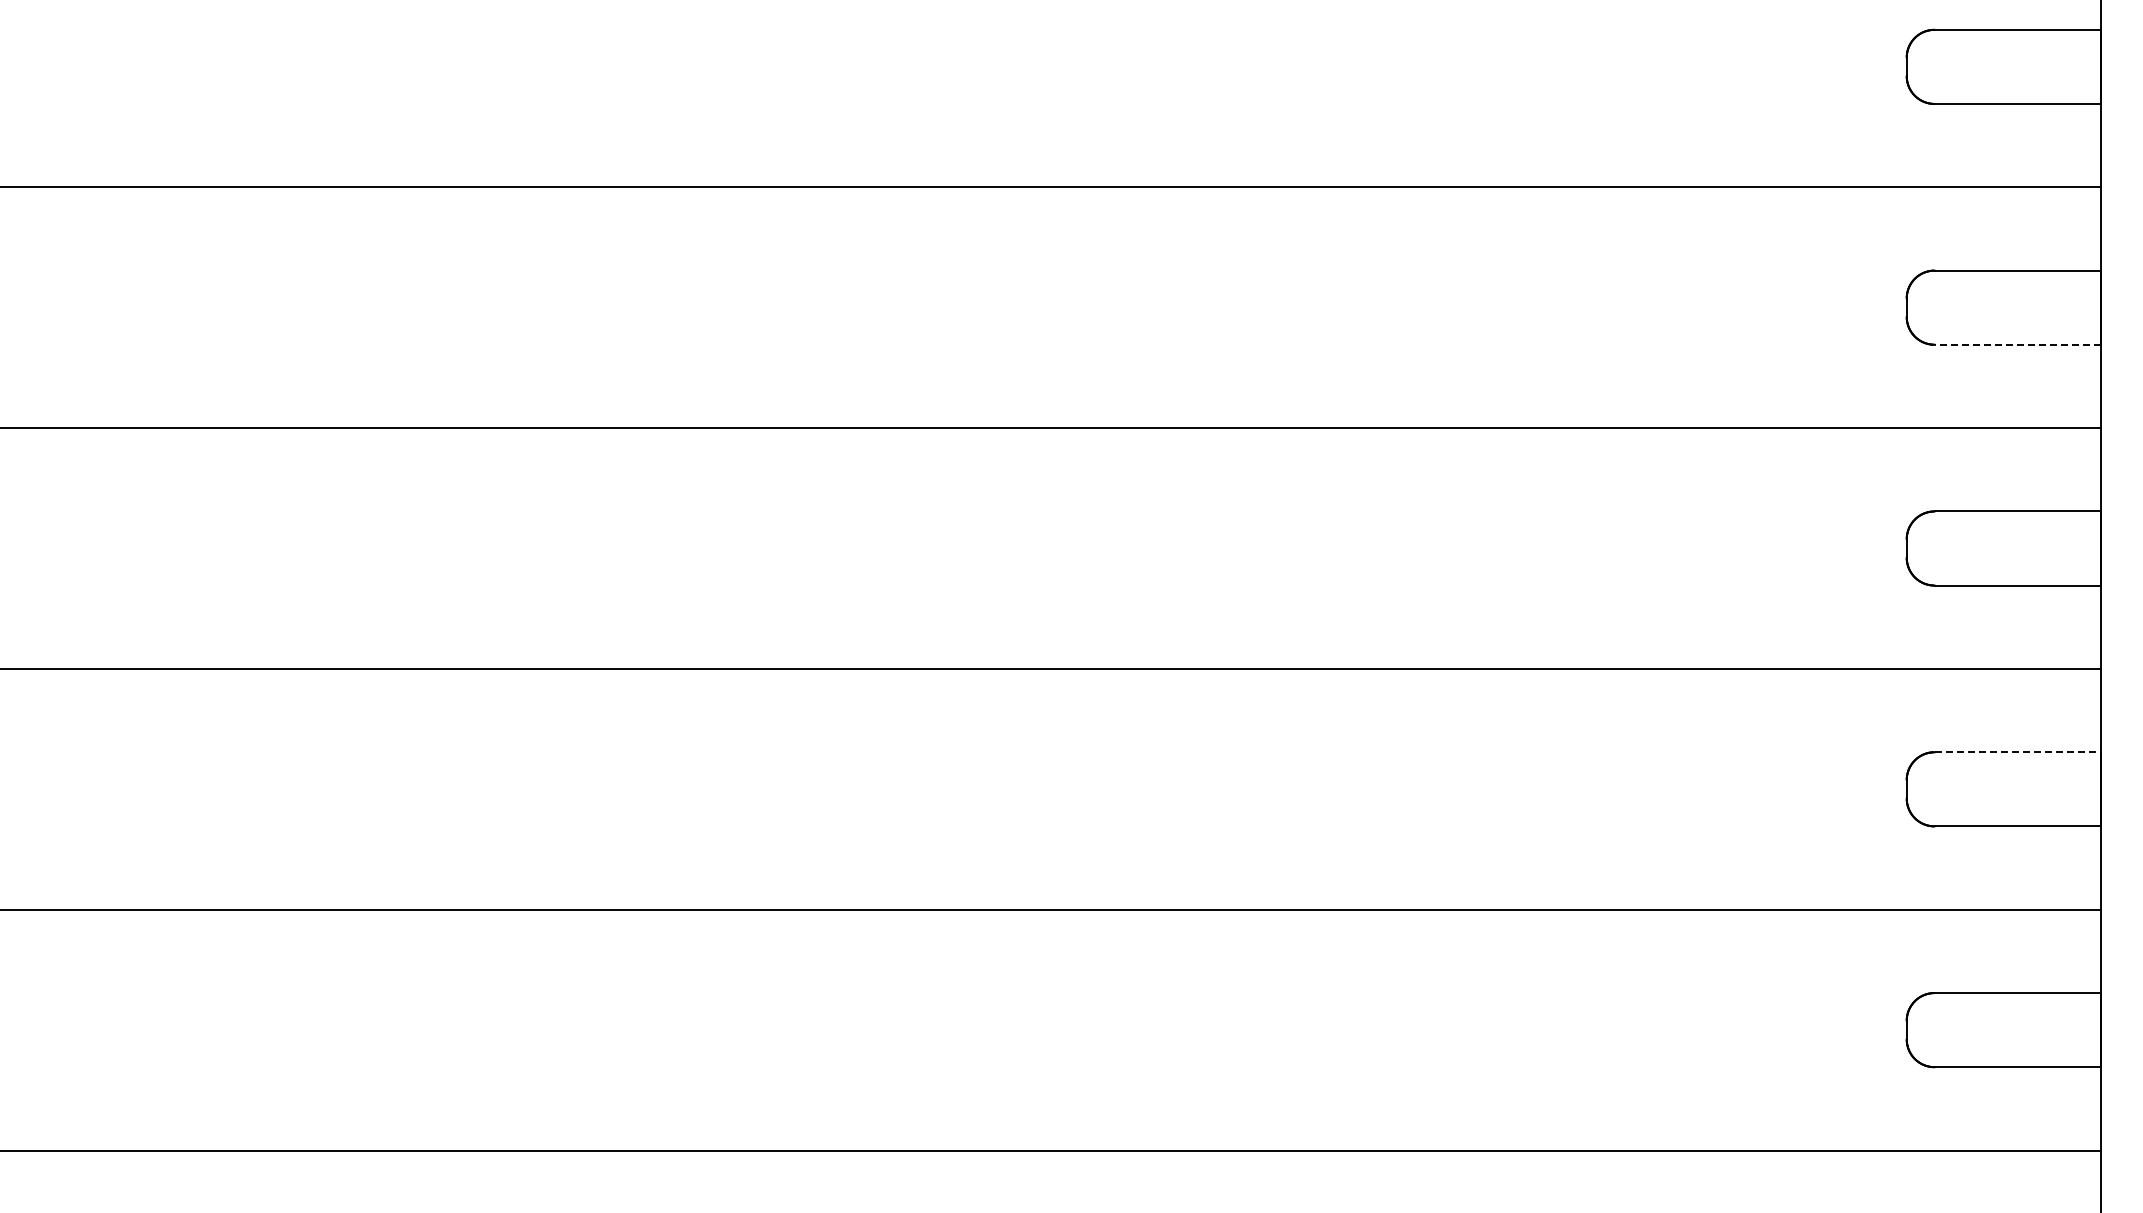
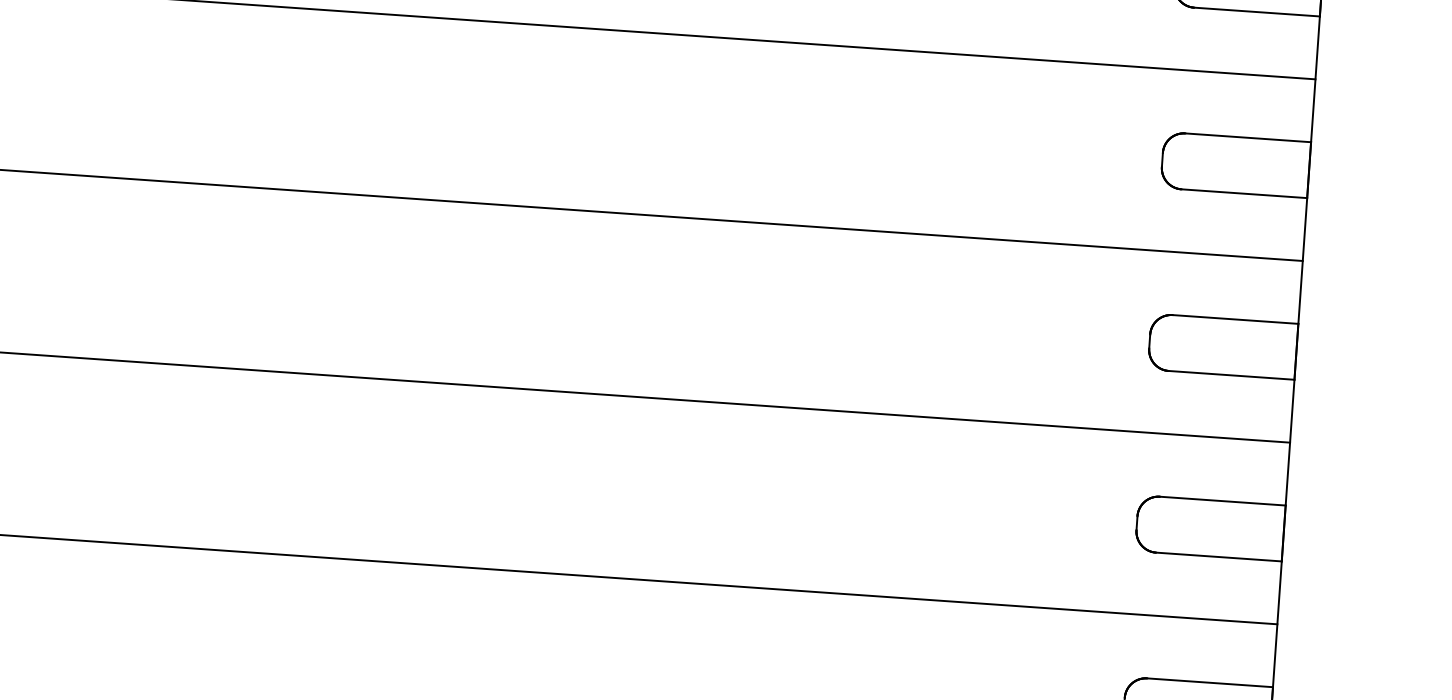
line: (2017, 344) -> (1244, 193), dashed -> solid
line: (2018, 752) -> (1223, 501), dashed -> solid

